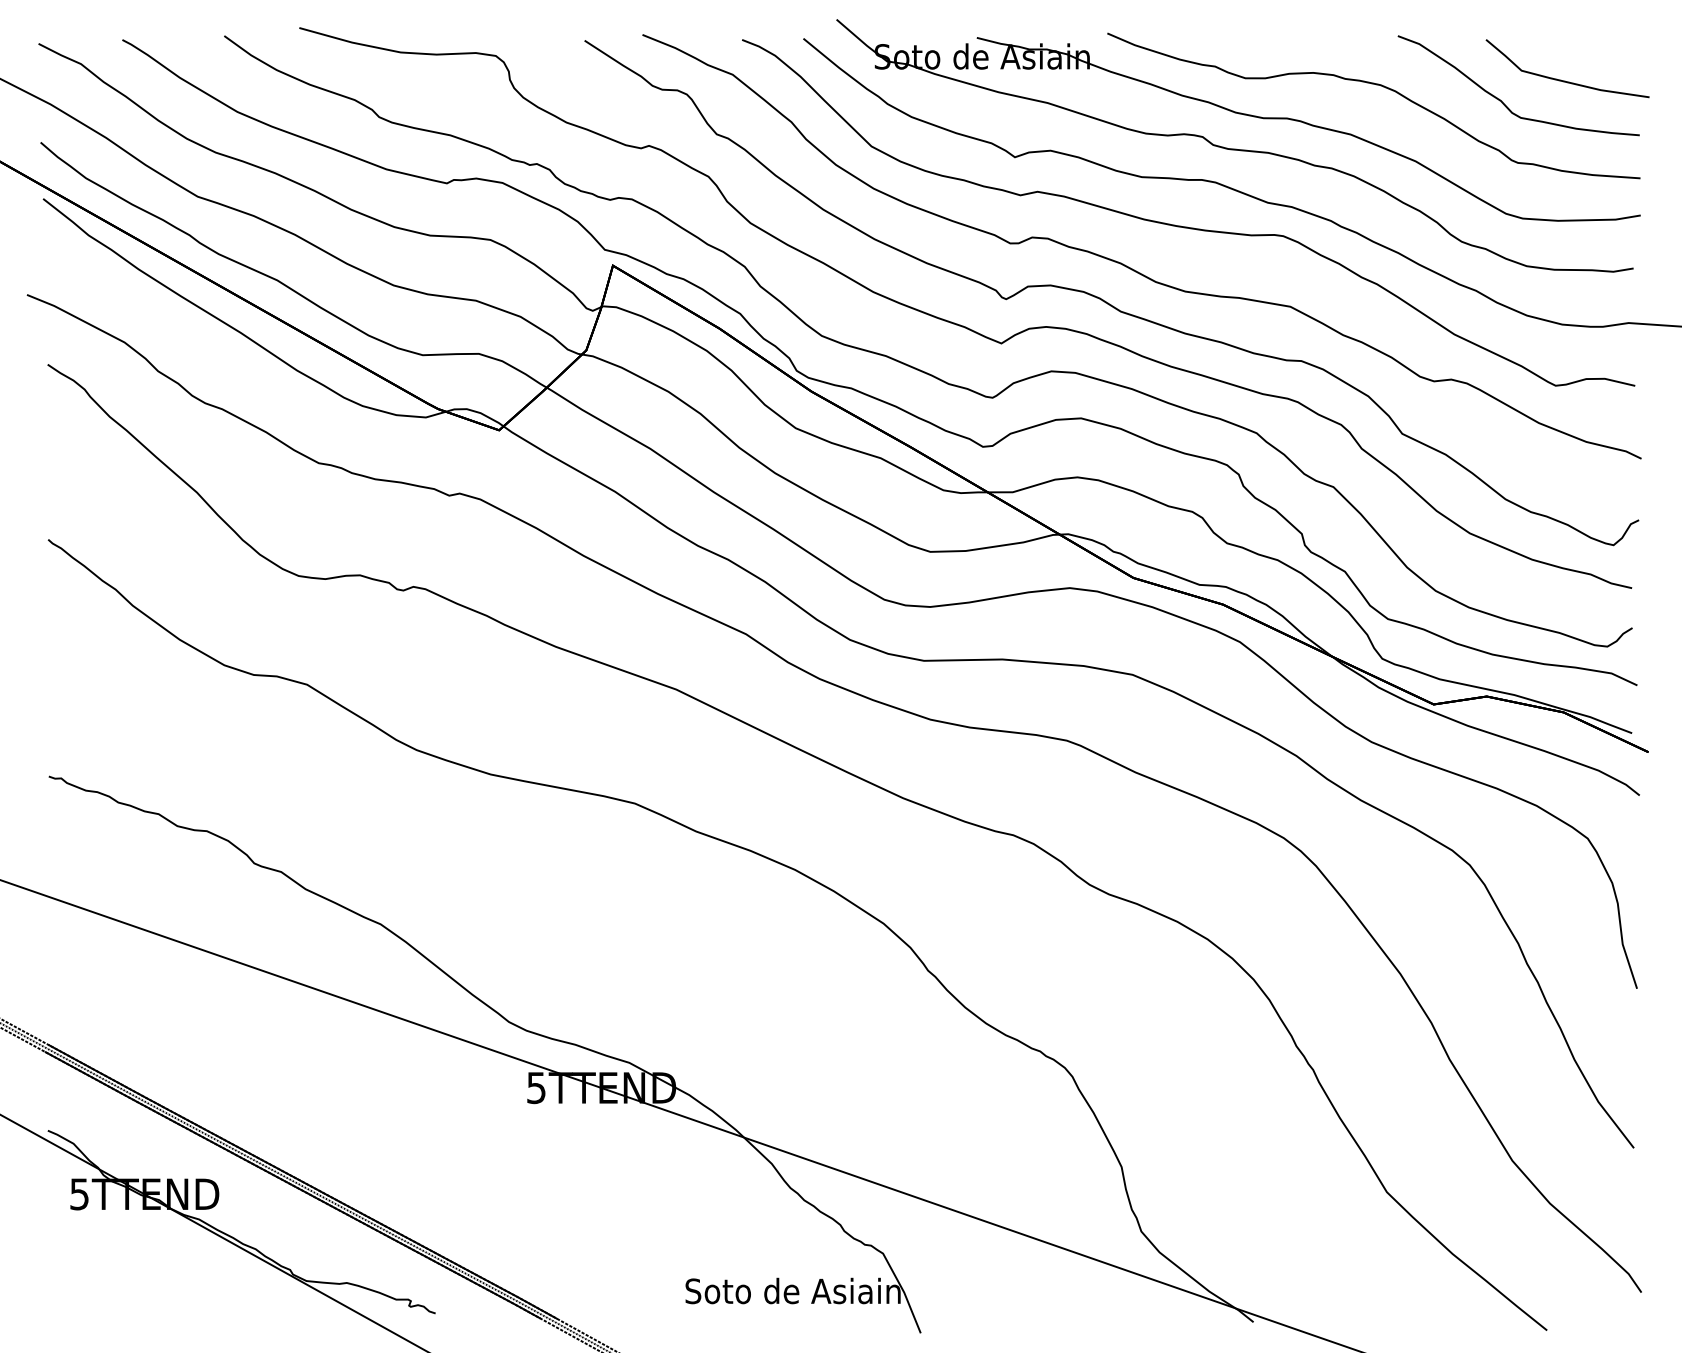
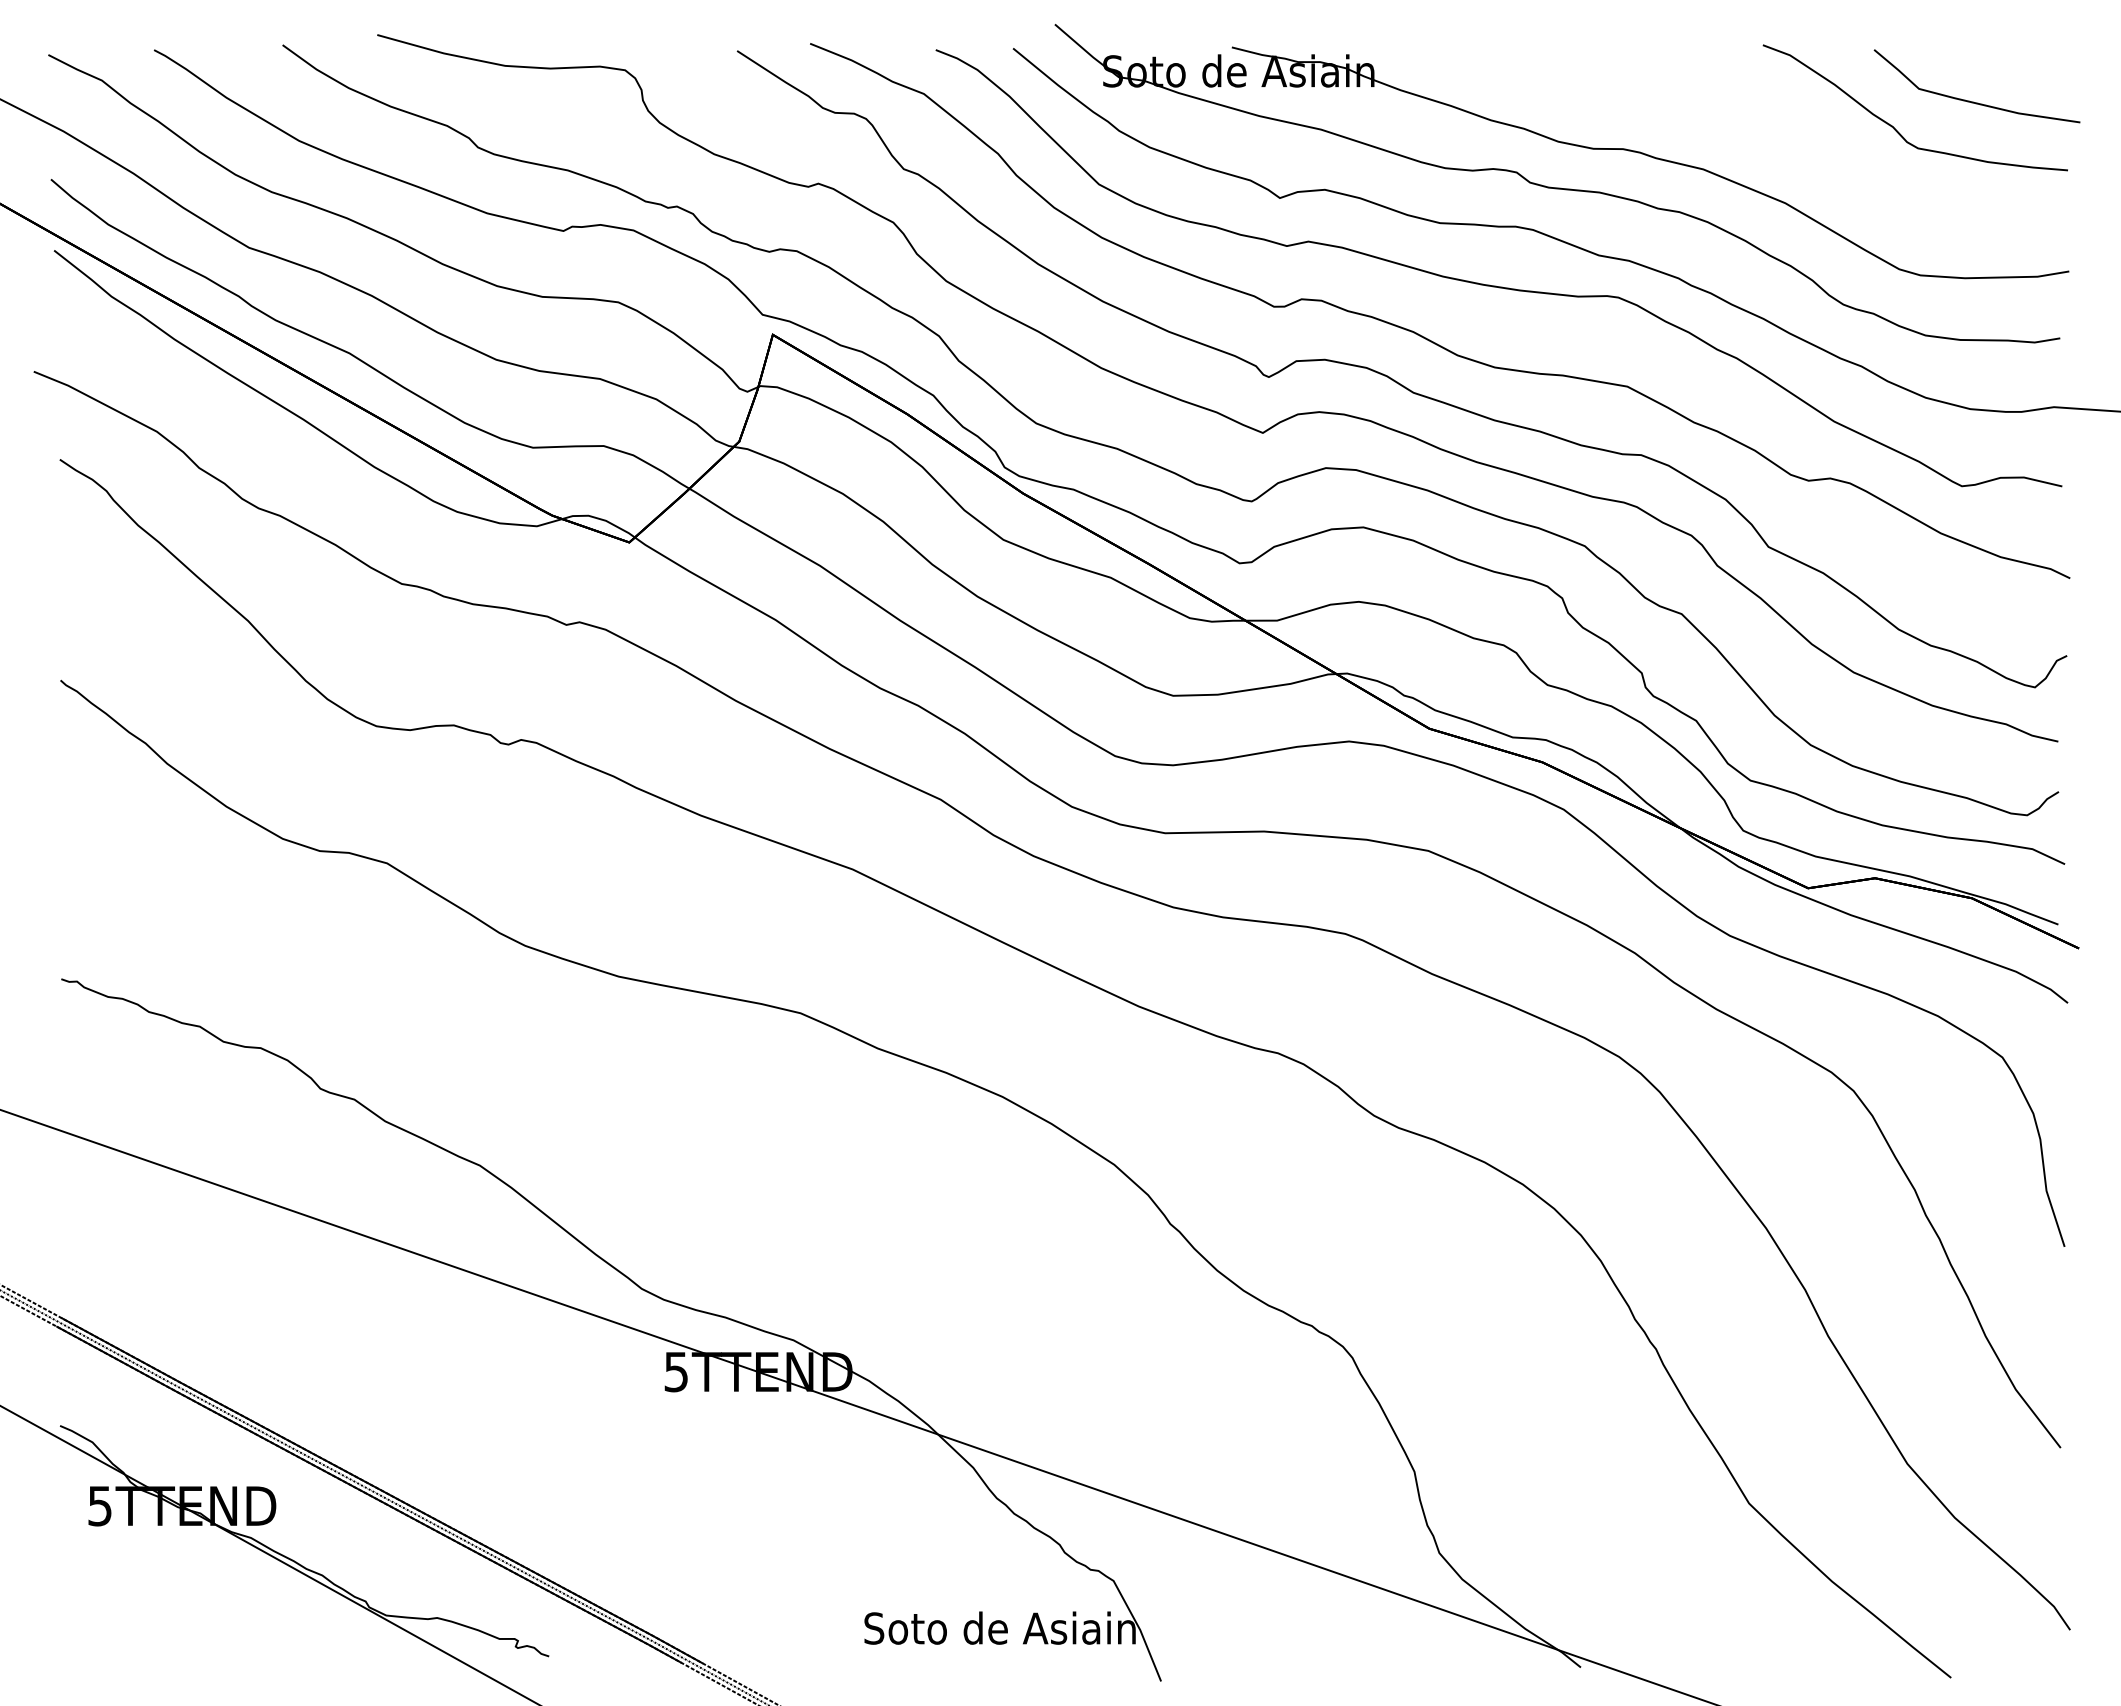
curve: (1382, 87) -> (1743, 109), removed

